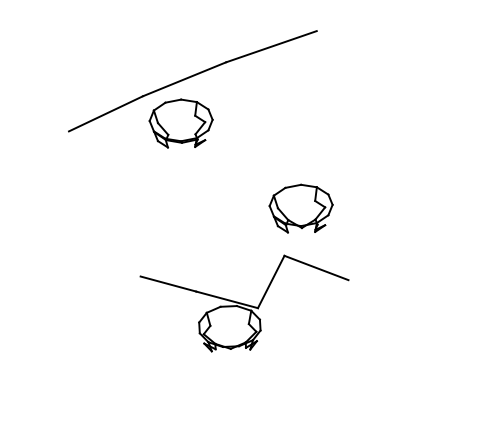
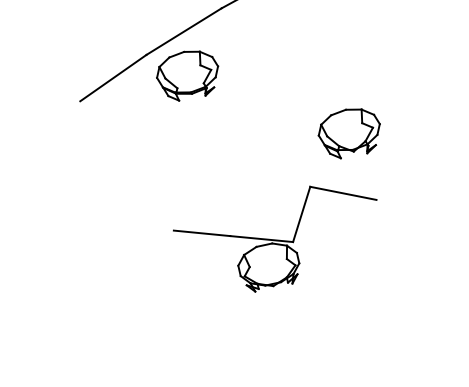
part: (300, 208) -> (349, 132), moved

